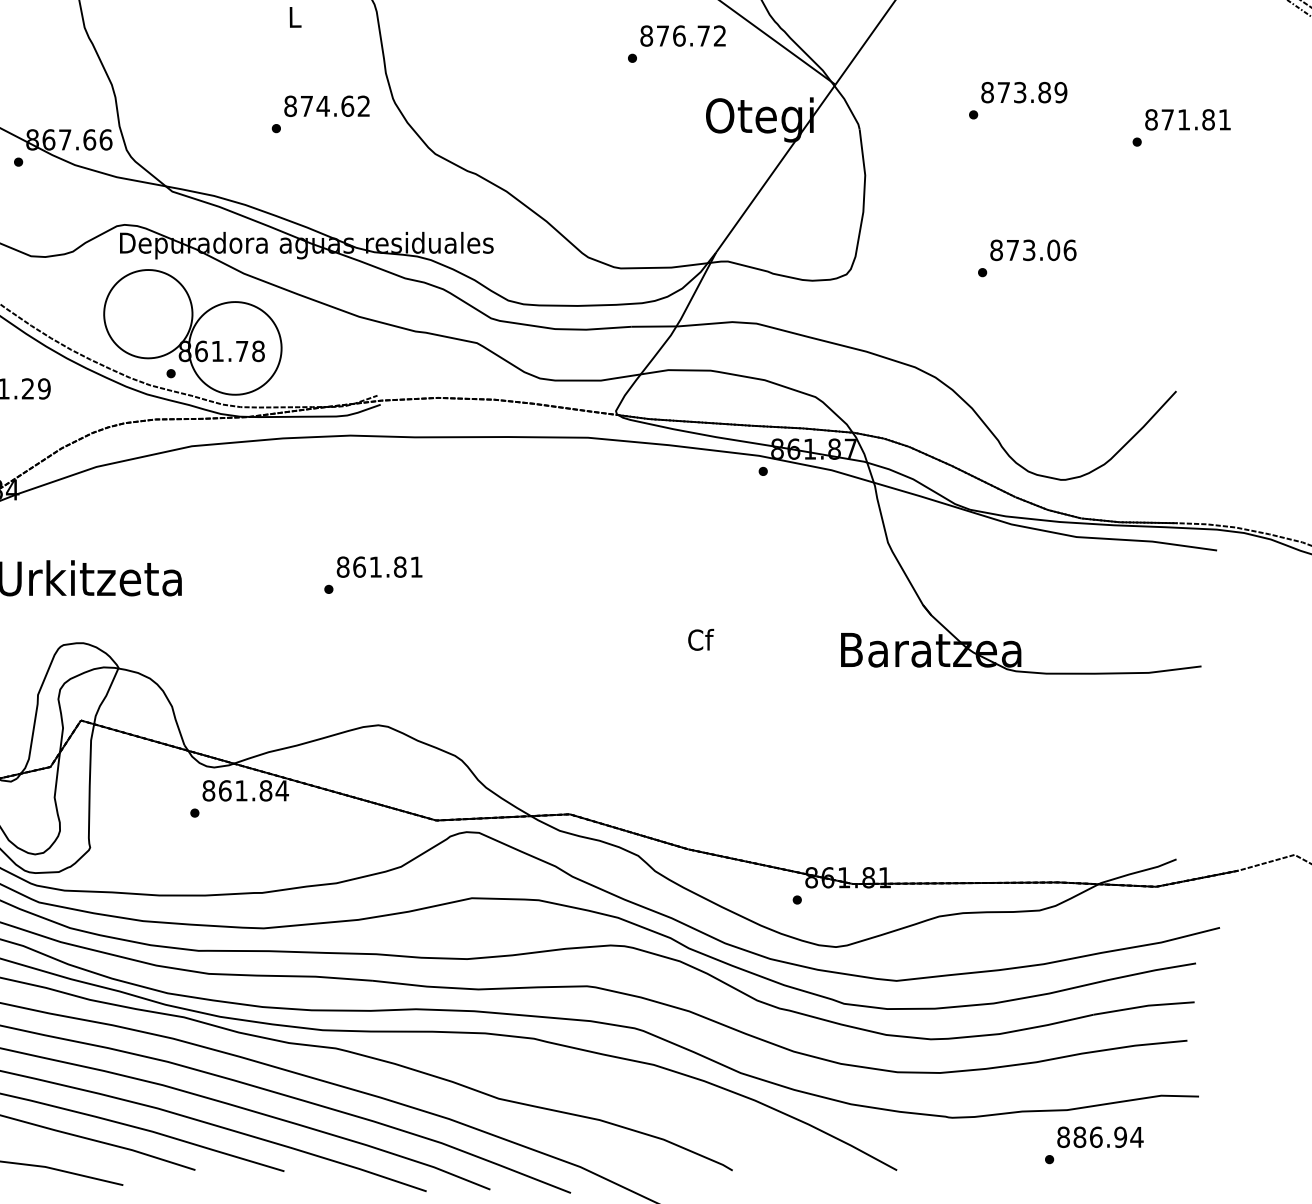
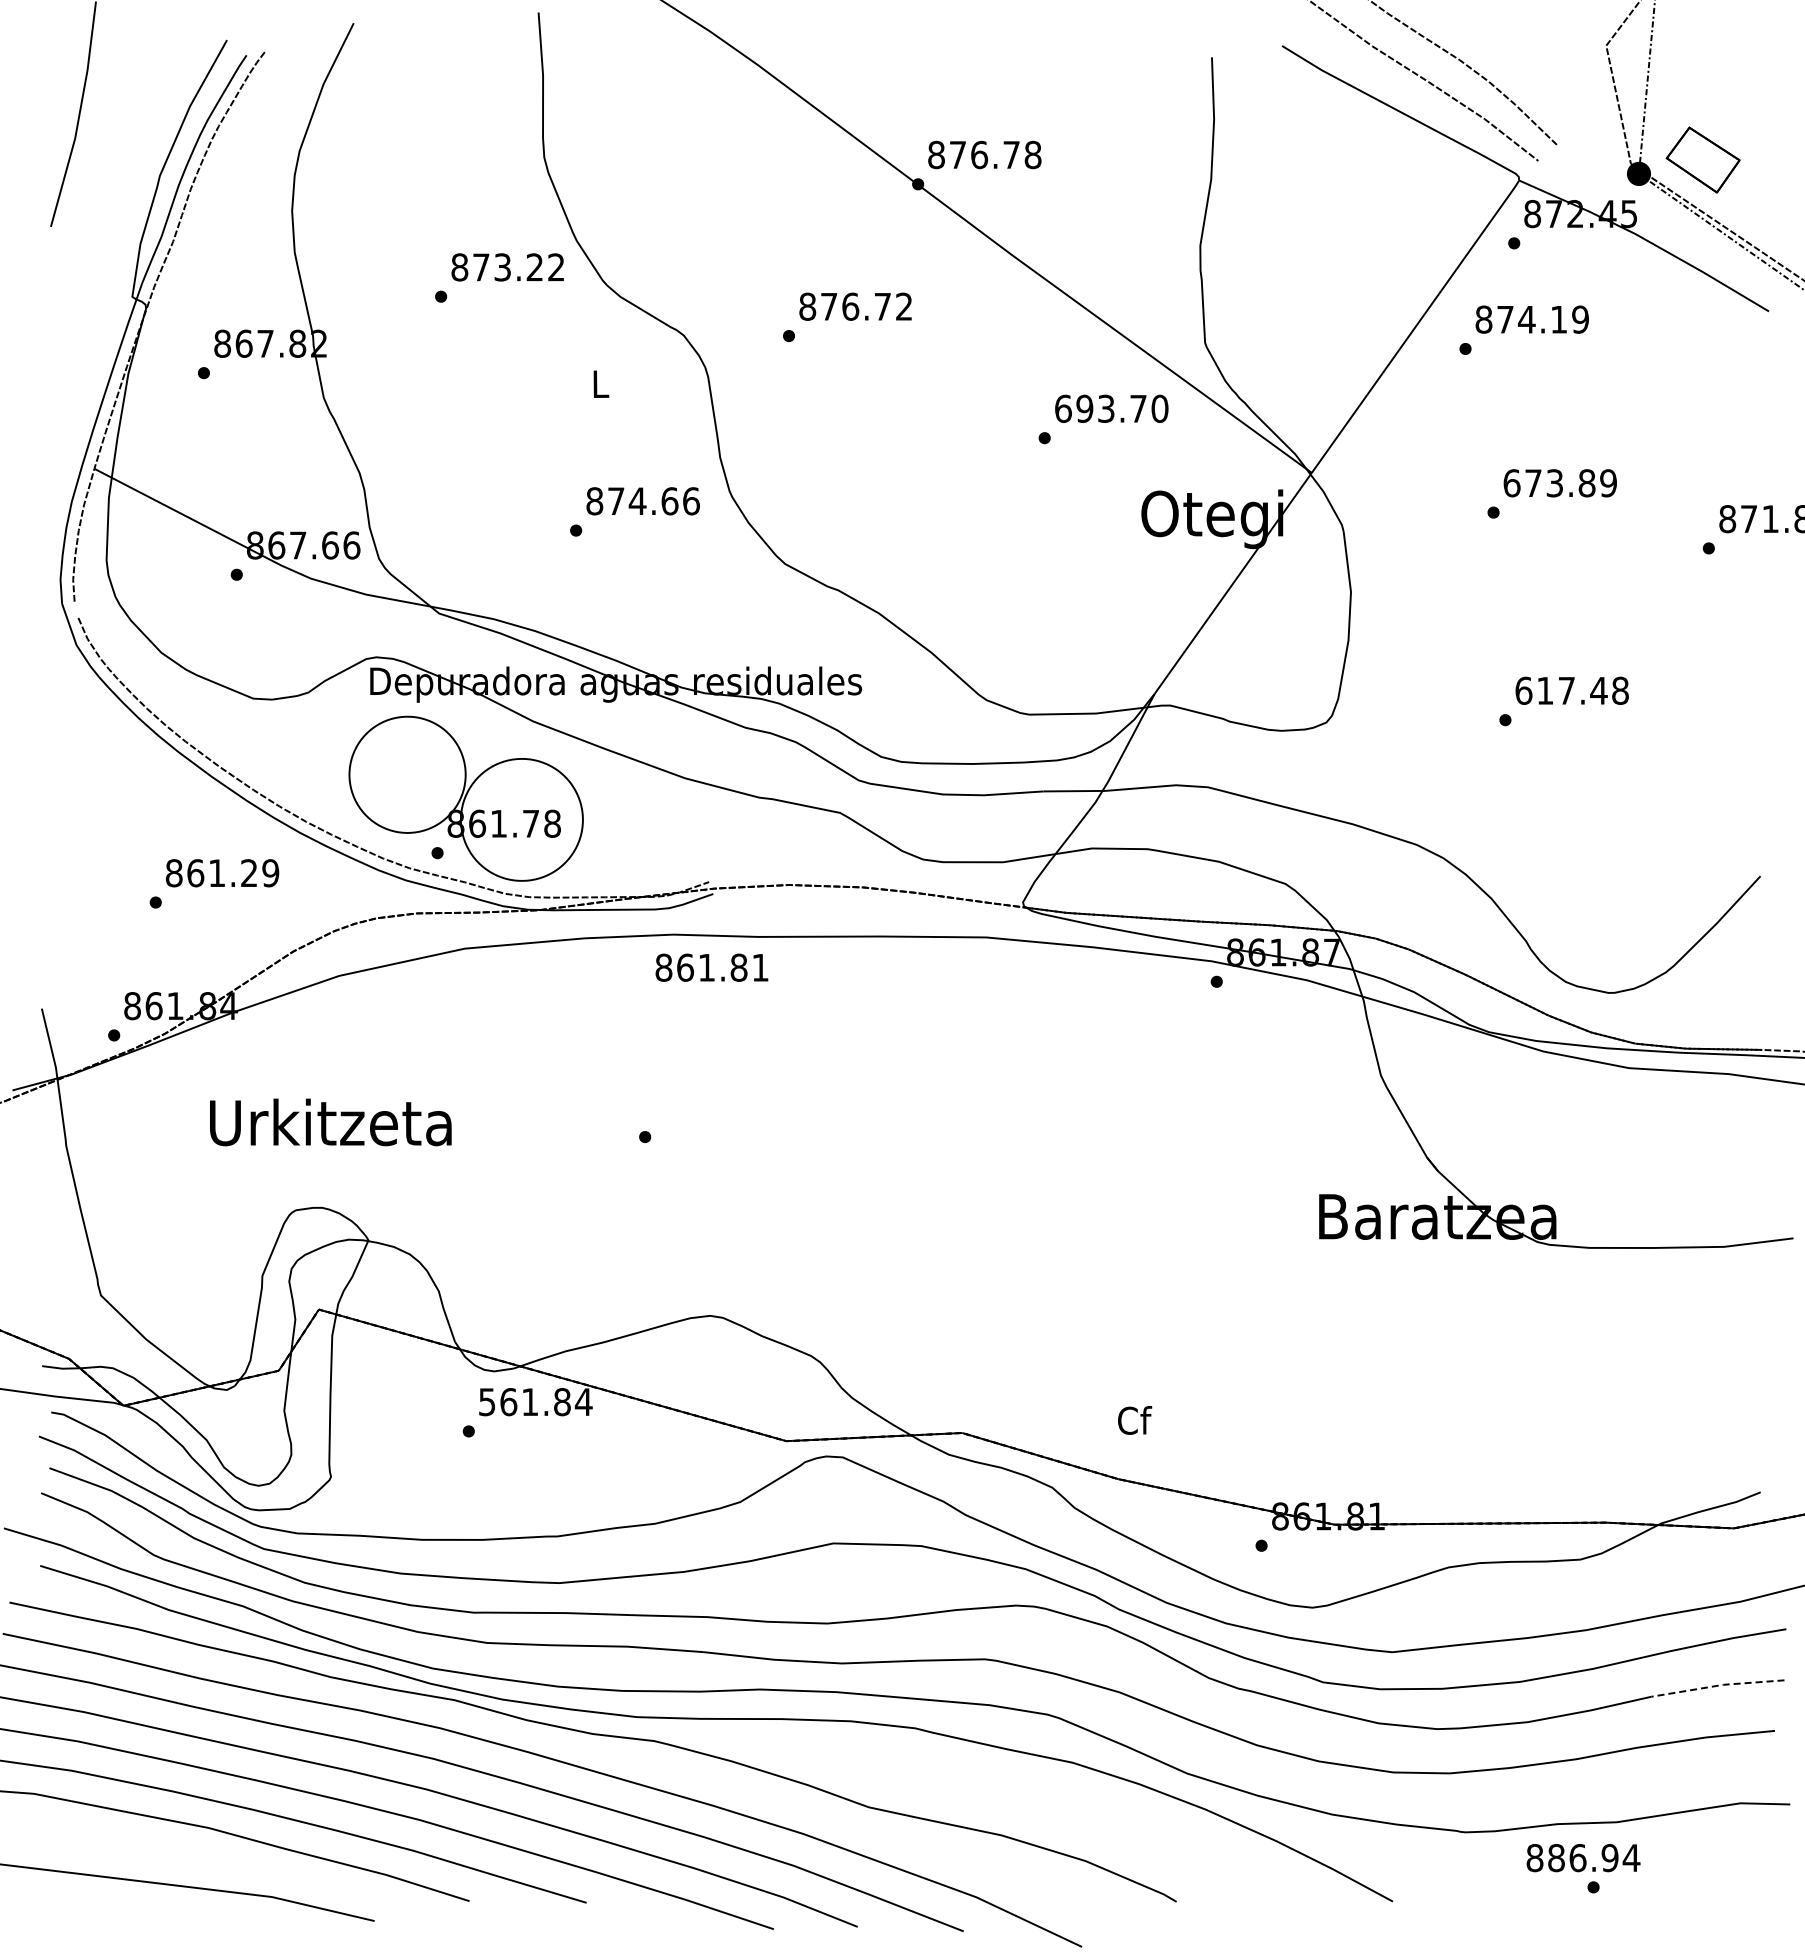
text: (683, 35) -> (1111, 408), 876.72 -> 693.70
text: (987, 92) -> (1511, 483), 873.89 -> 673.89
text: (364, 106) -> (691, 501), 874.62 -> 874.66
text: (1033, 250) -> (1572, 690), 873.06 -> 617.48
text: (379, 566) -> (711, 967), moved
text: (701, 639) -> (1135, 1420), moved
text: (209, 791) -> (487, 1402), 861.84 -> 561.84
line: (1143, 1006) -> (1717, 1685), solid -> dashed
text: (1100, 1137) -> (1583, 1858), moved

